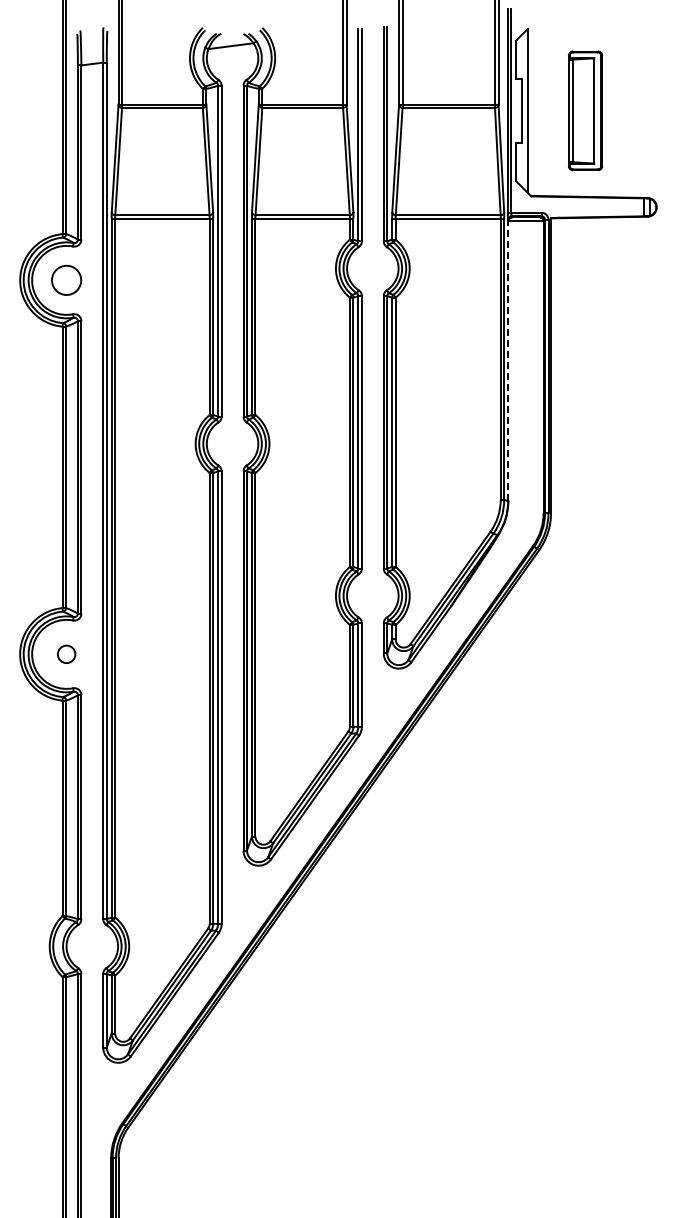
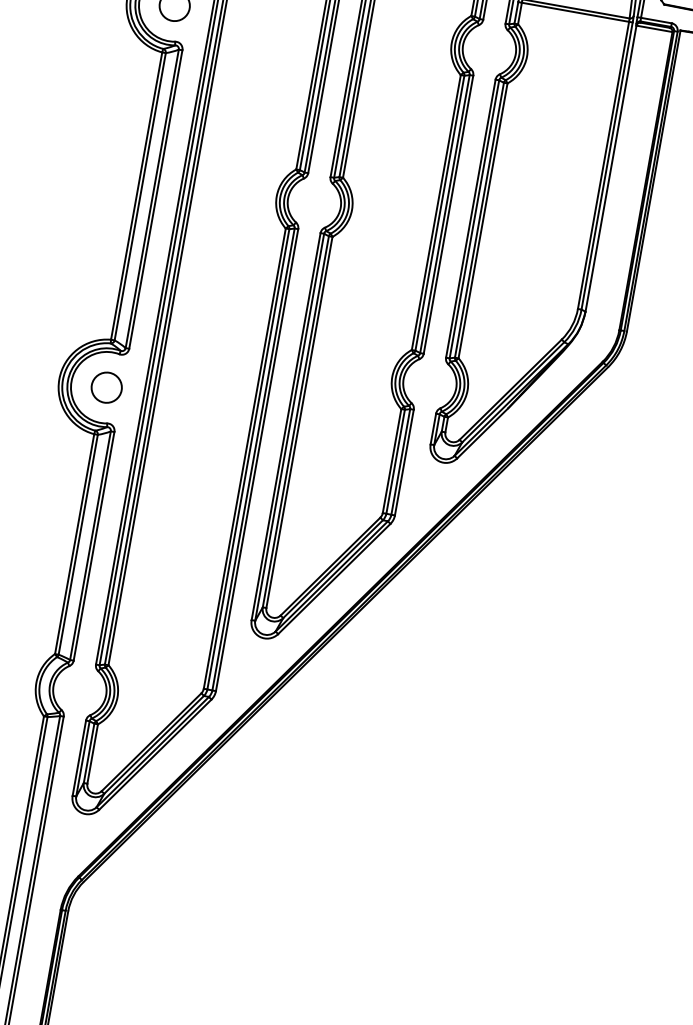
line: (508, 360) -> (611, 168), dashed -> solid
circle: (66, 653) -> (106, 386), size x1.67

